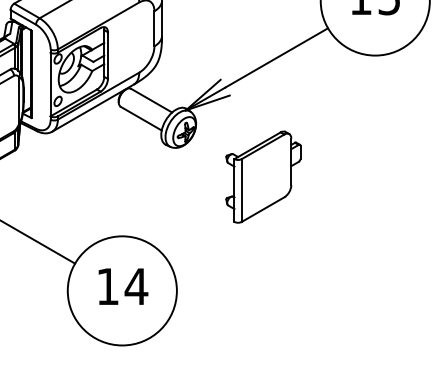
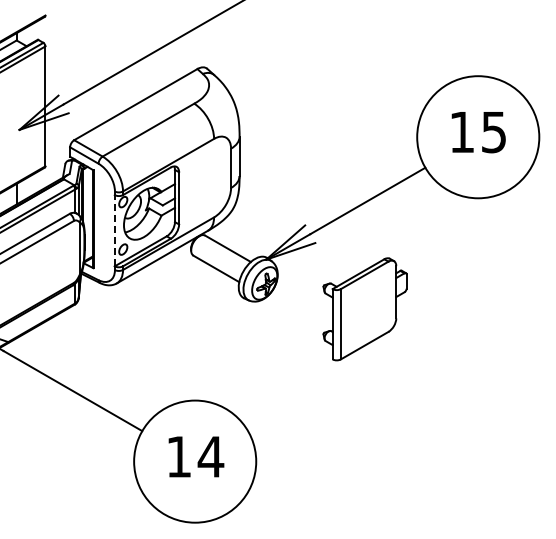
line: (50, 84) -> (114, 230), solid -> dashed
part: (262, 177) -> (364, 309), moved

